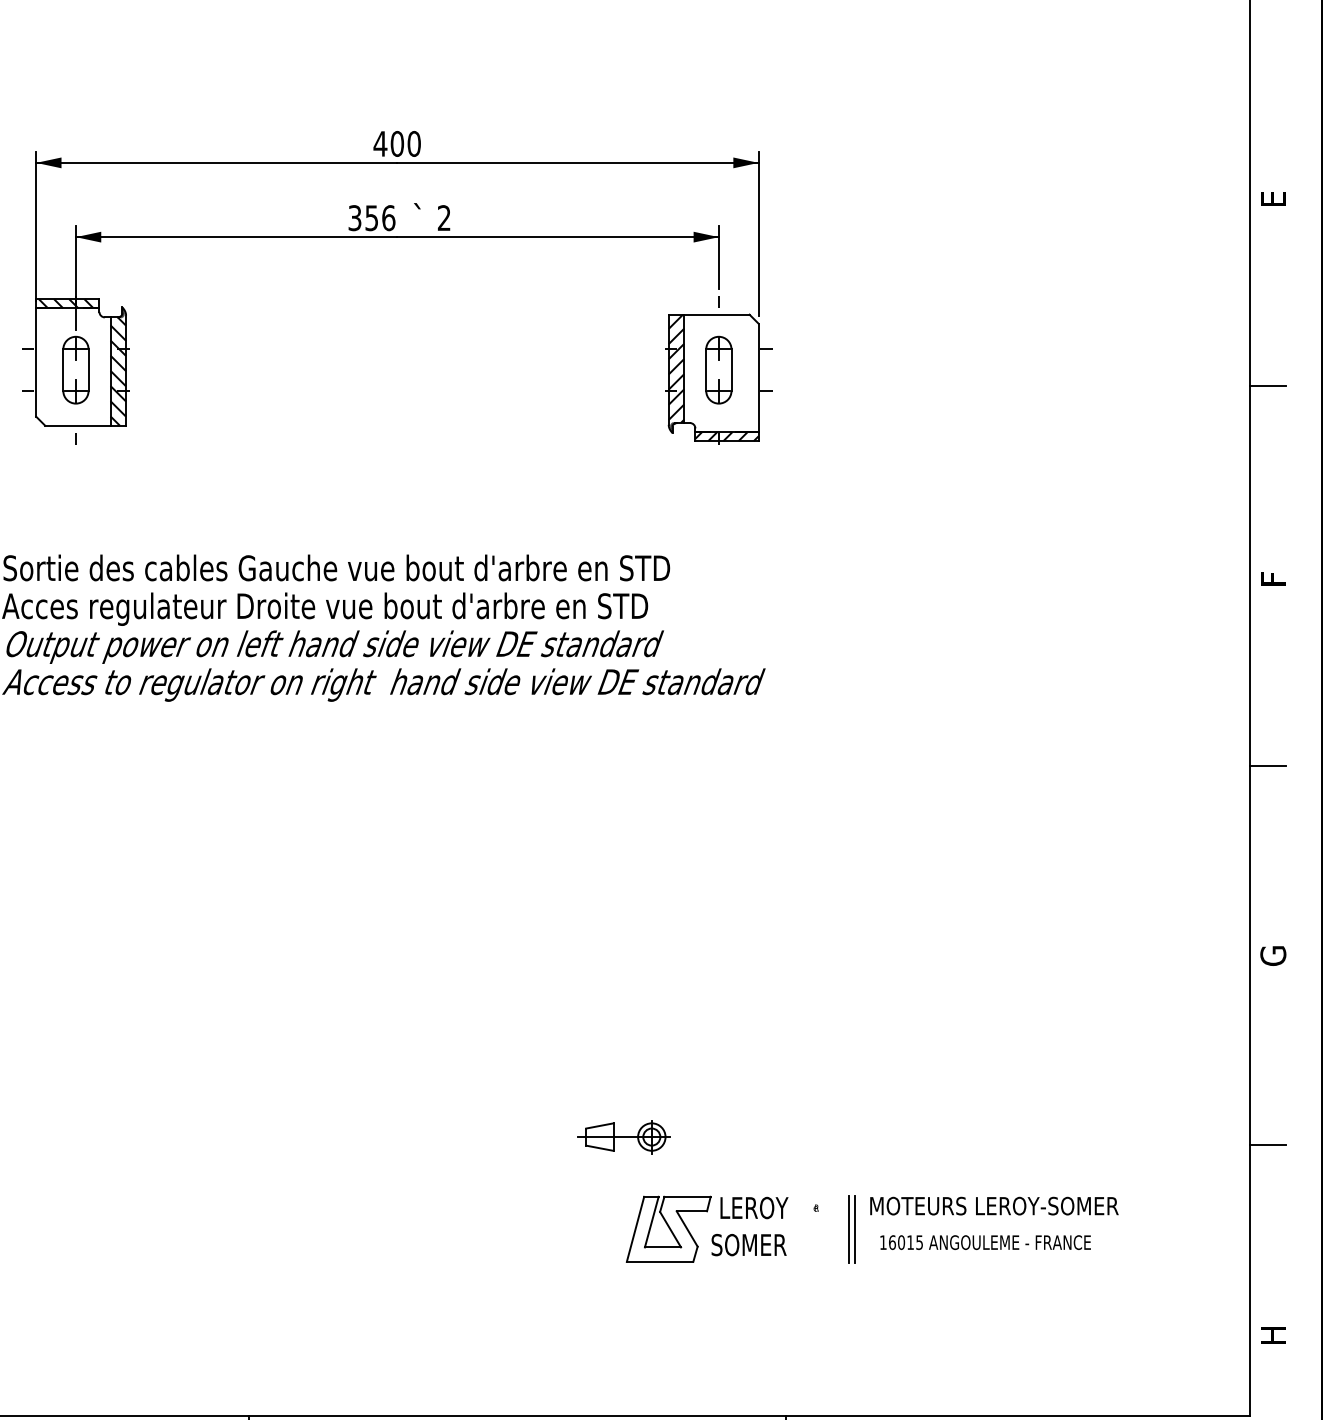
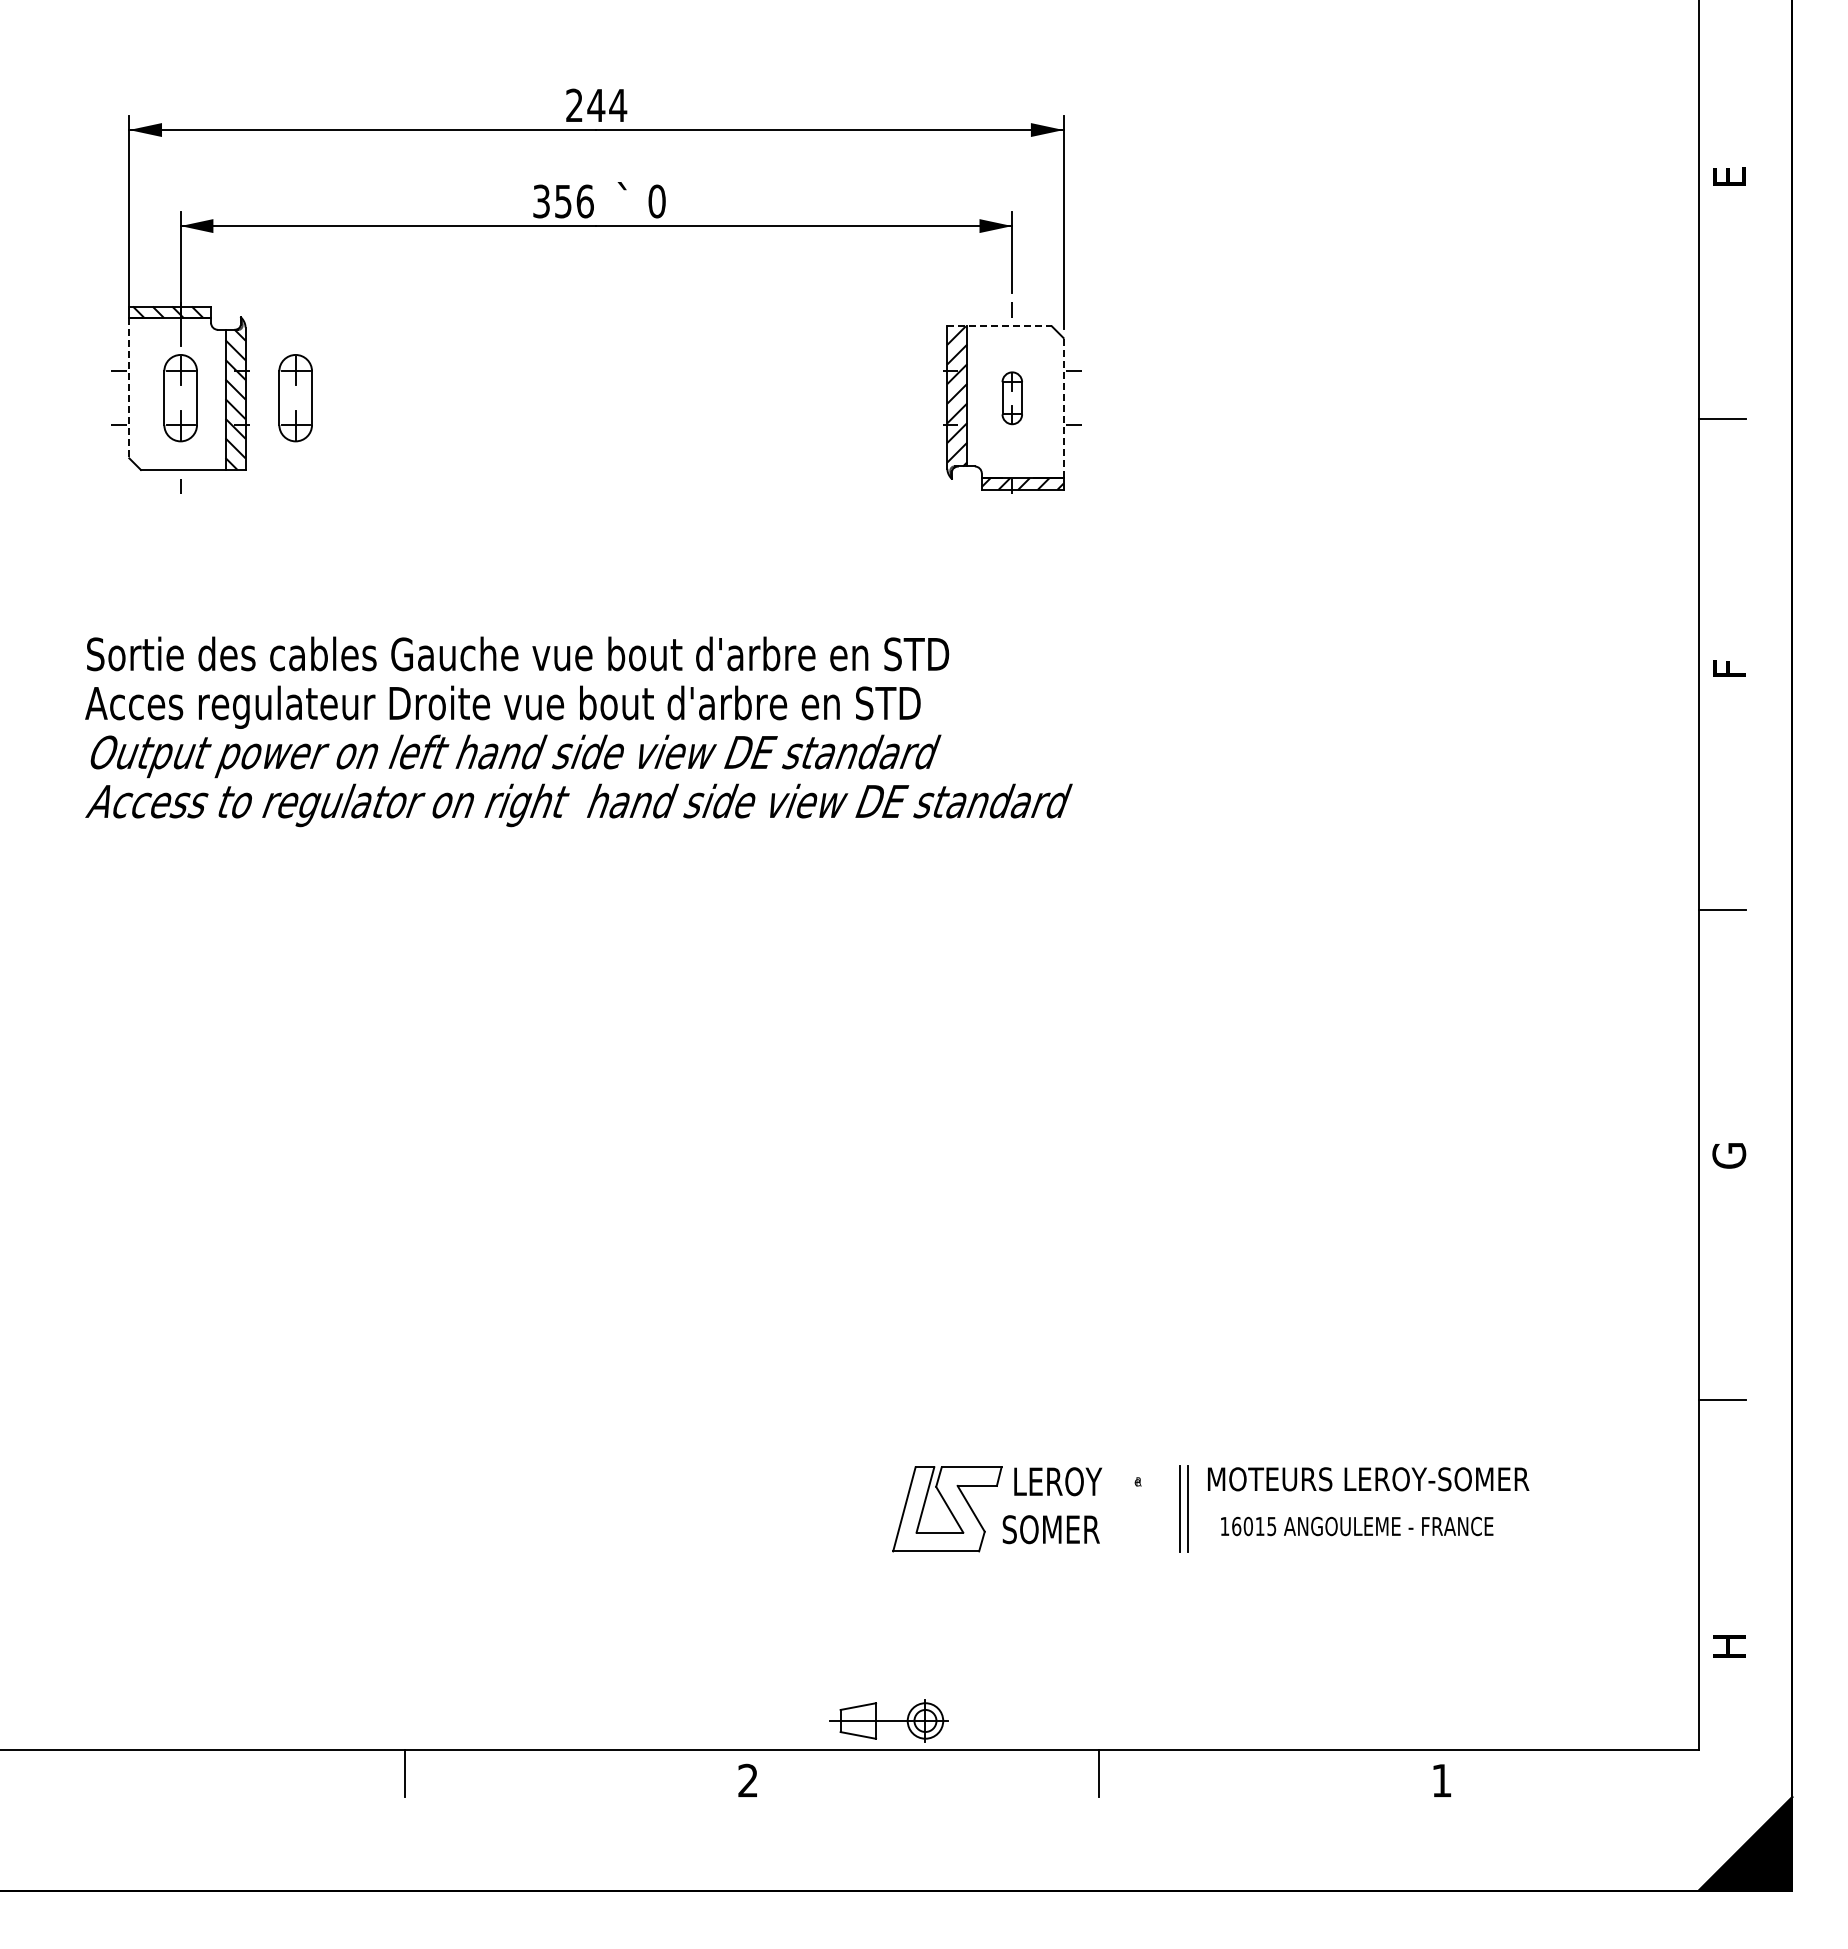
text: (397, 143) -> (596, 105), 400 -> 244
text: (443, 218) -> (656, 201), 2 -> 0
line: (709, 314) -> (1000, 326), solid -> dashed
line: (36, 362) -> (129, 388), solid -> dashed
part: (164, 370) -> (295, 398), added
part: (719, 370) -> (1012, 398), size x0.6
line: (758, 377) -> (1063, 407), solid -> dashed
part: (623, 1136) -> (888, 1720), moved

